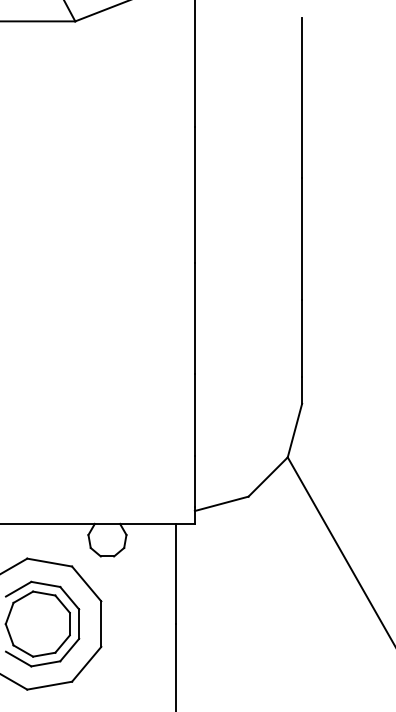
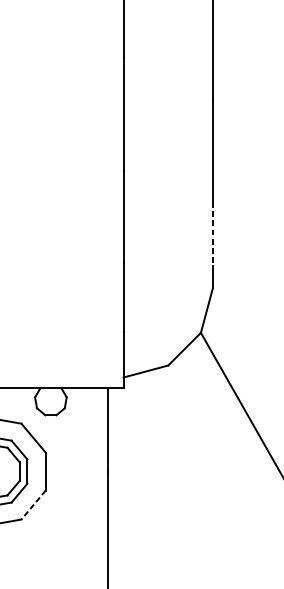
line: (302, 338) -> (213, 233), solid -> dashed
line: (86, 664) -> (33, 505), solid -> dashed

